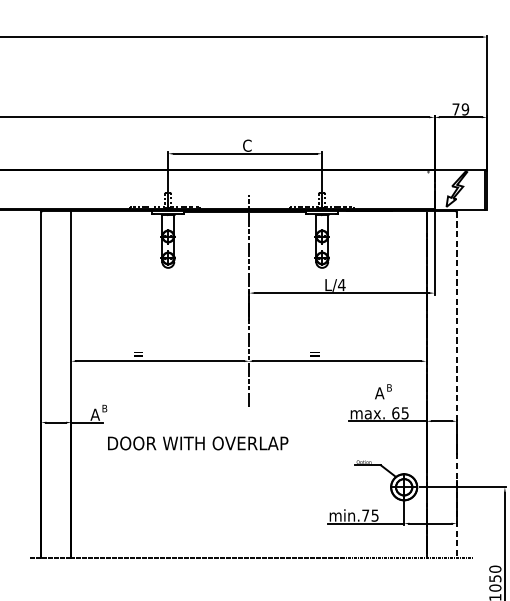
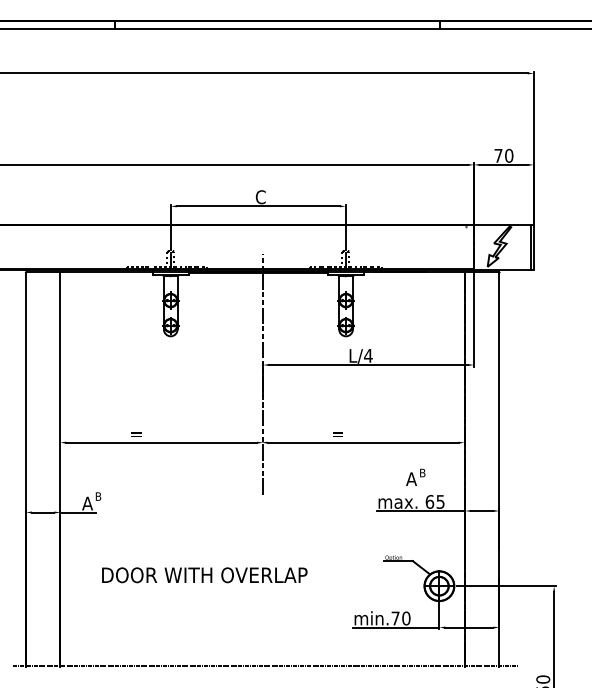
text: (465, 109) -> (509, 155), 79 -> 70
line: (456, 385) -> (499, 470), dashed -> solid
text: (197, 443) -> (204, 575), moved
text: (375, 515) -> (406, 618), min.75 -> min.70

